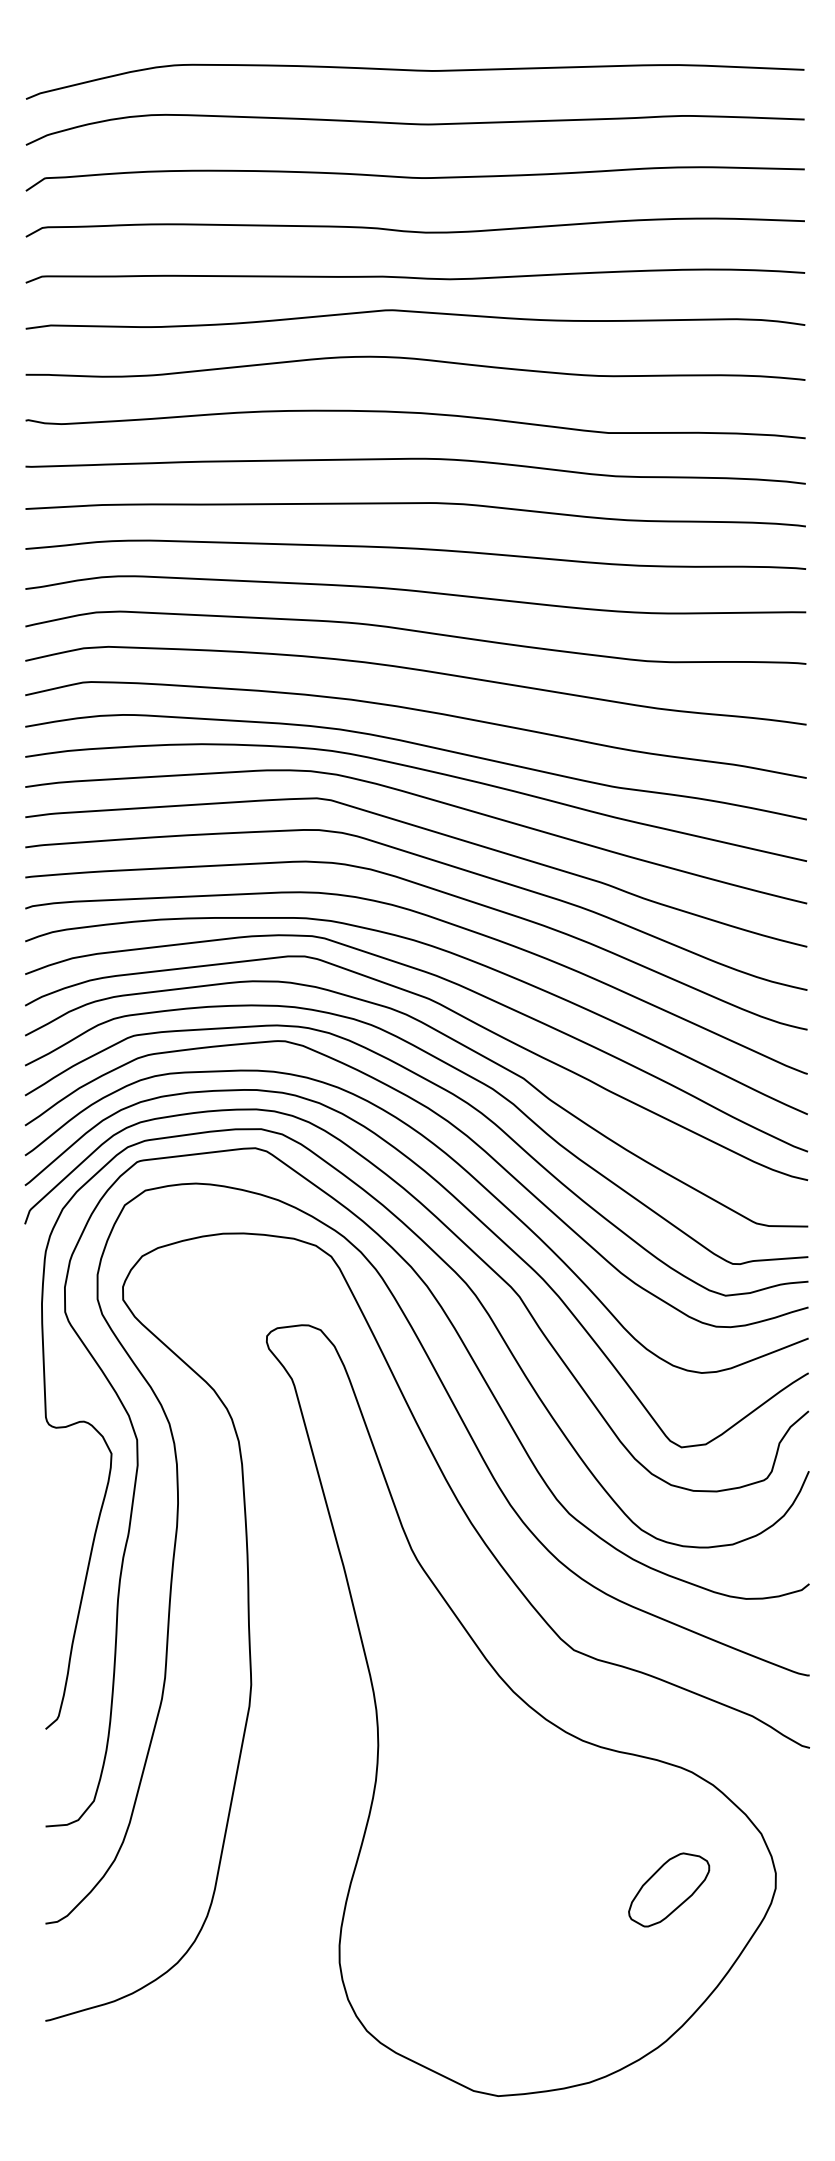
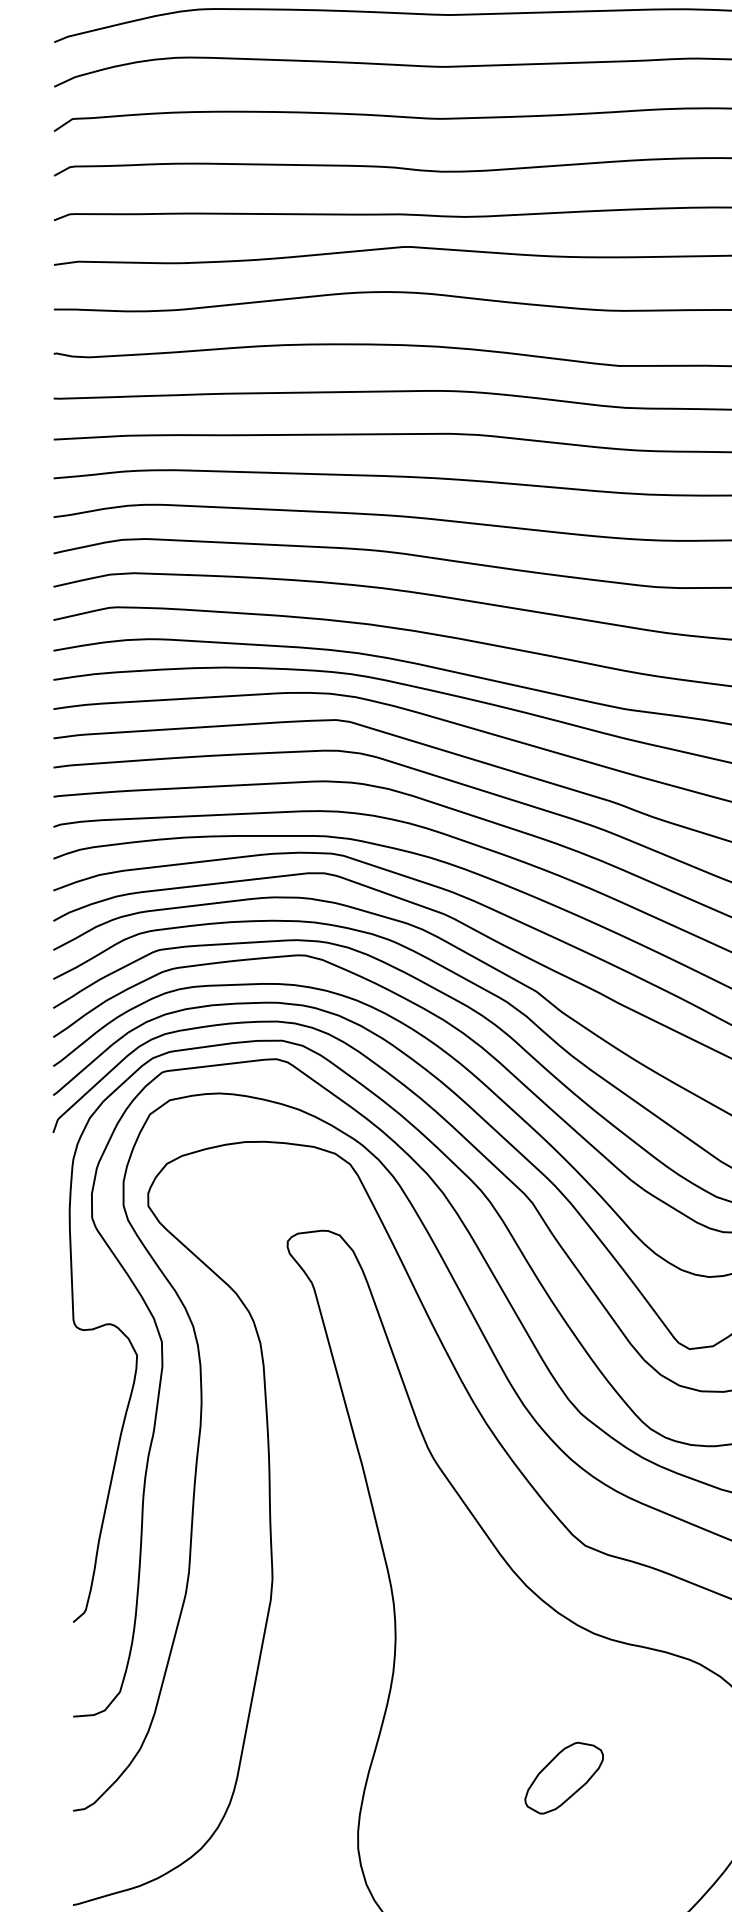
part: (669, 1889) -> (564, 1777), moved

